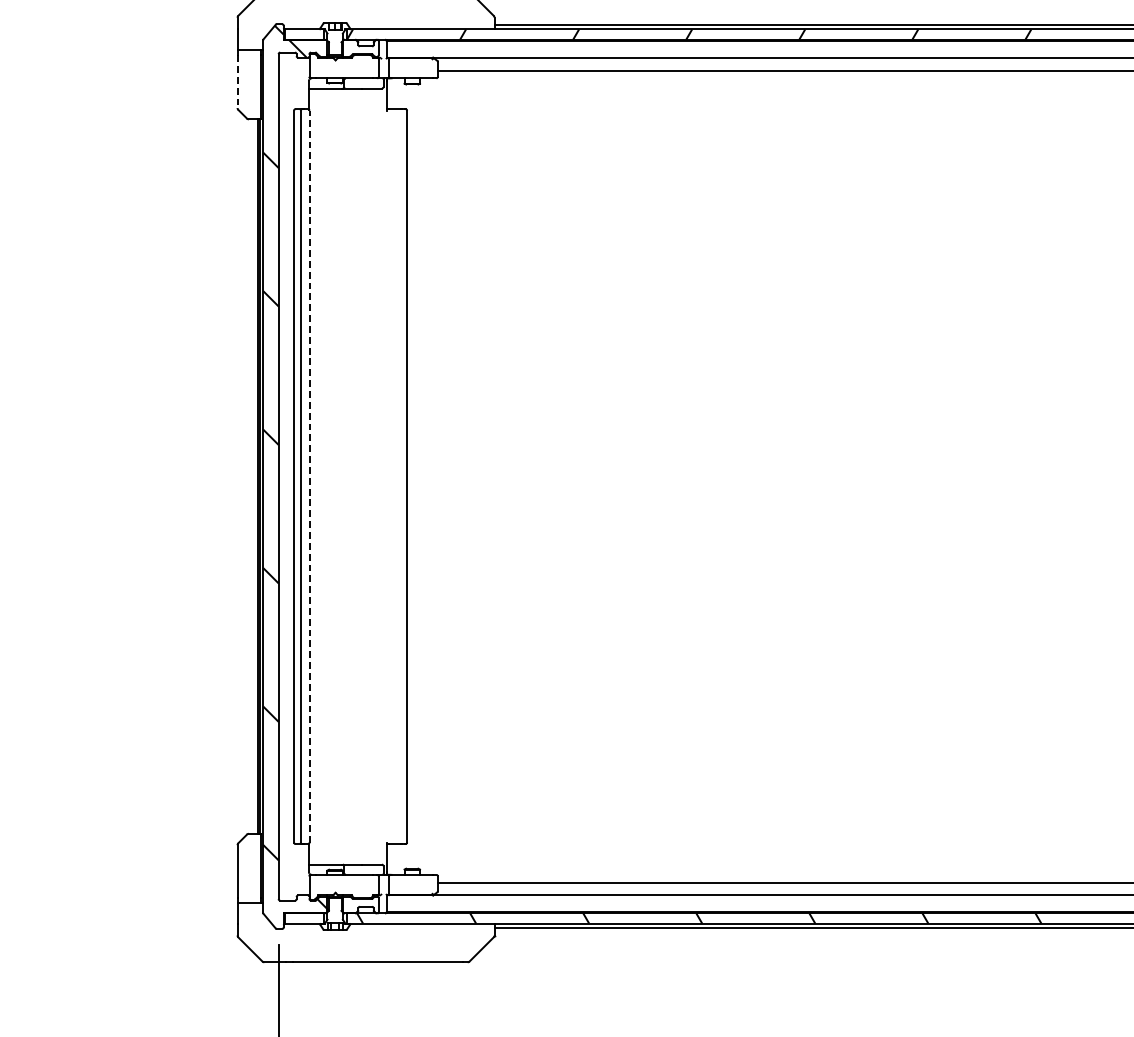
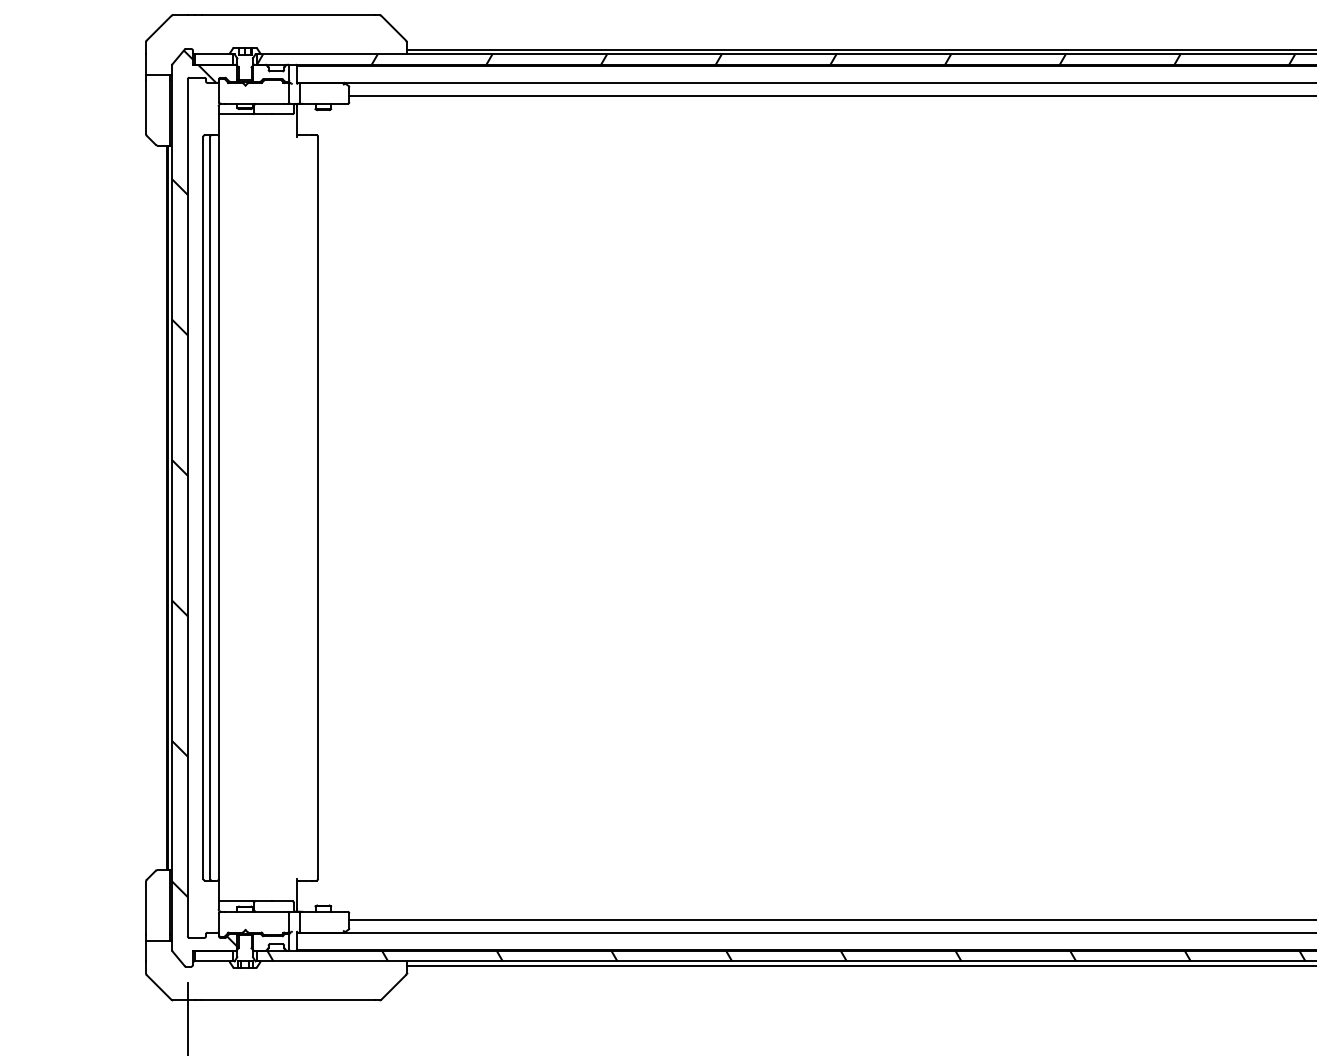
line: (237, 81) -> (146, 107), dashed -> solid
line: (309, 476) -> (219, 507), dashed -> solid

